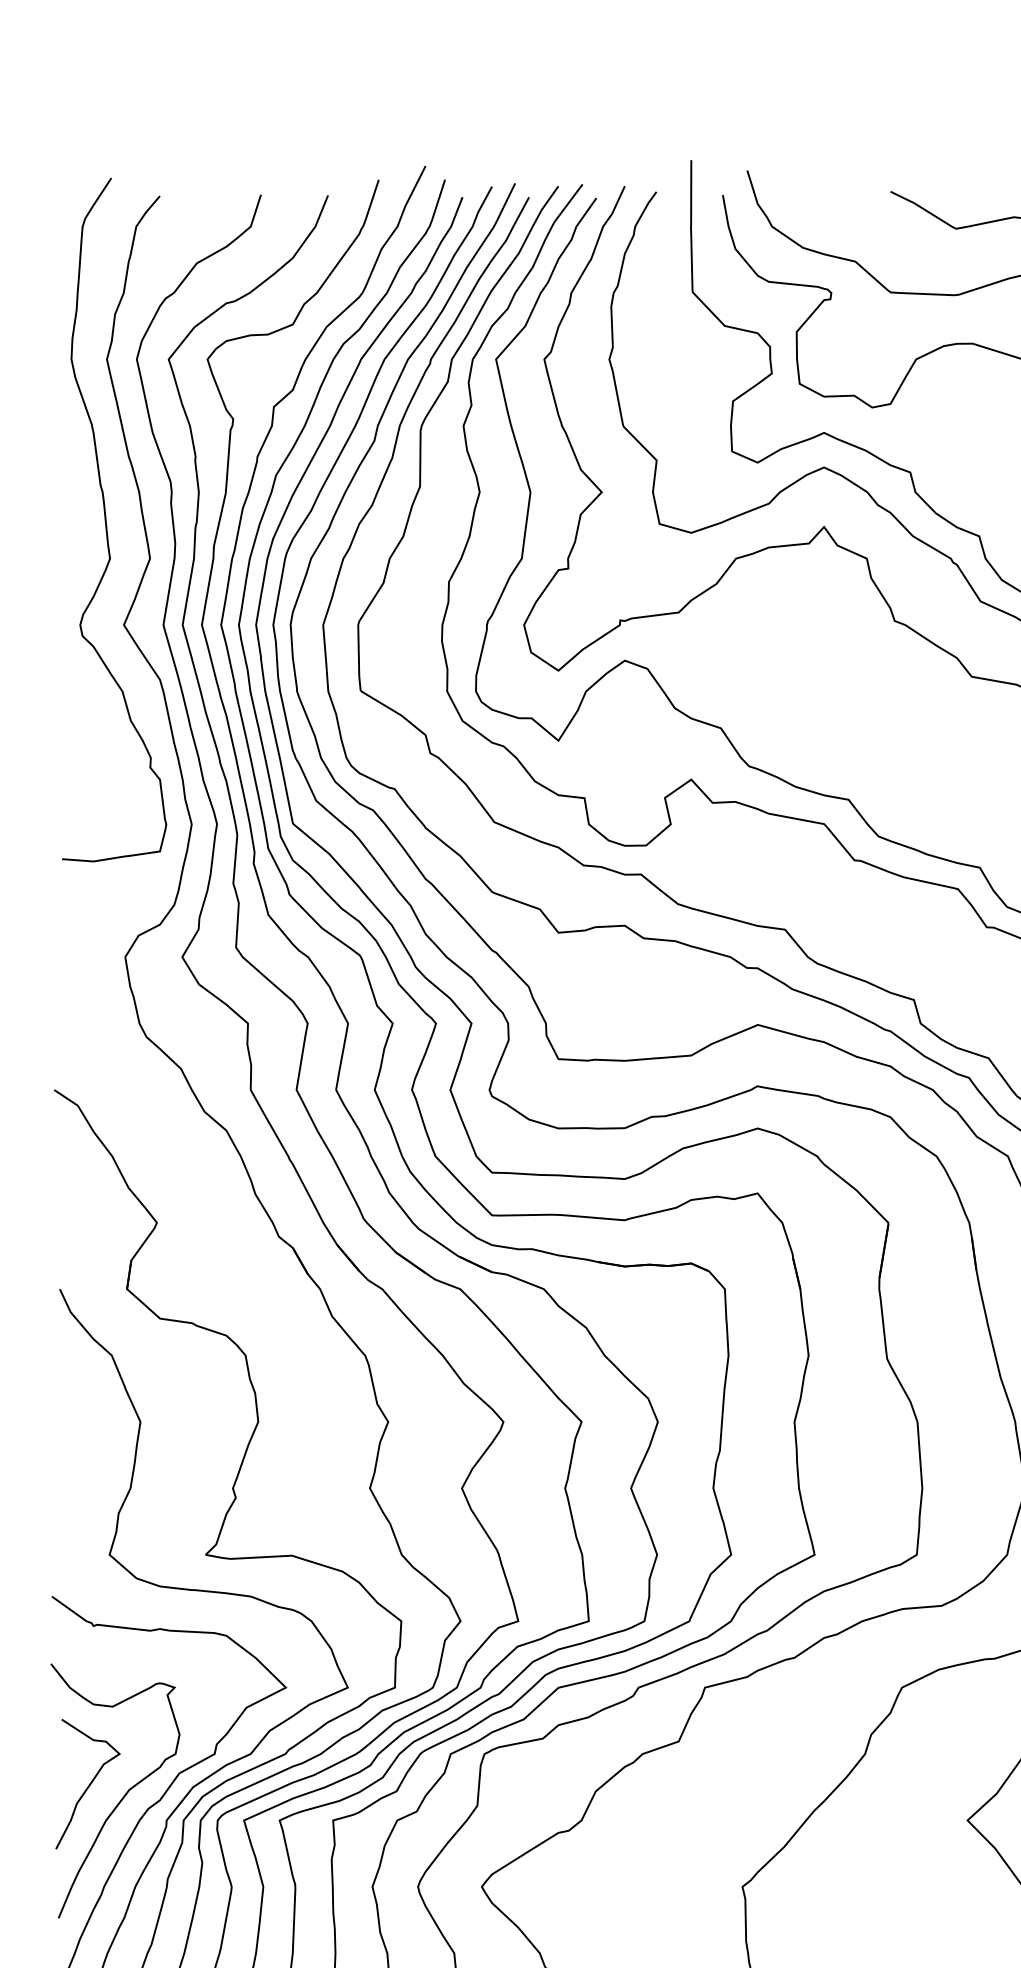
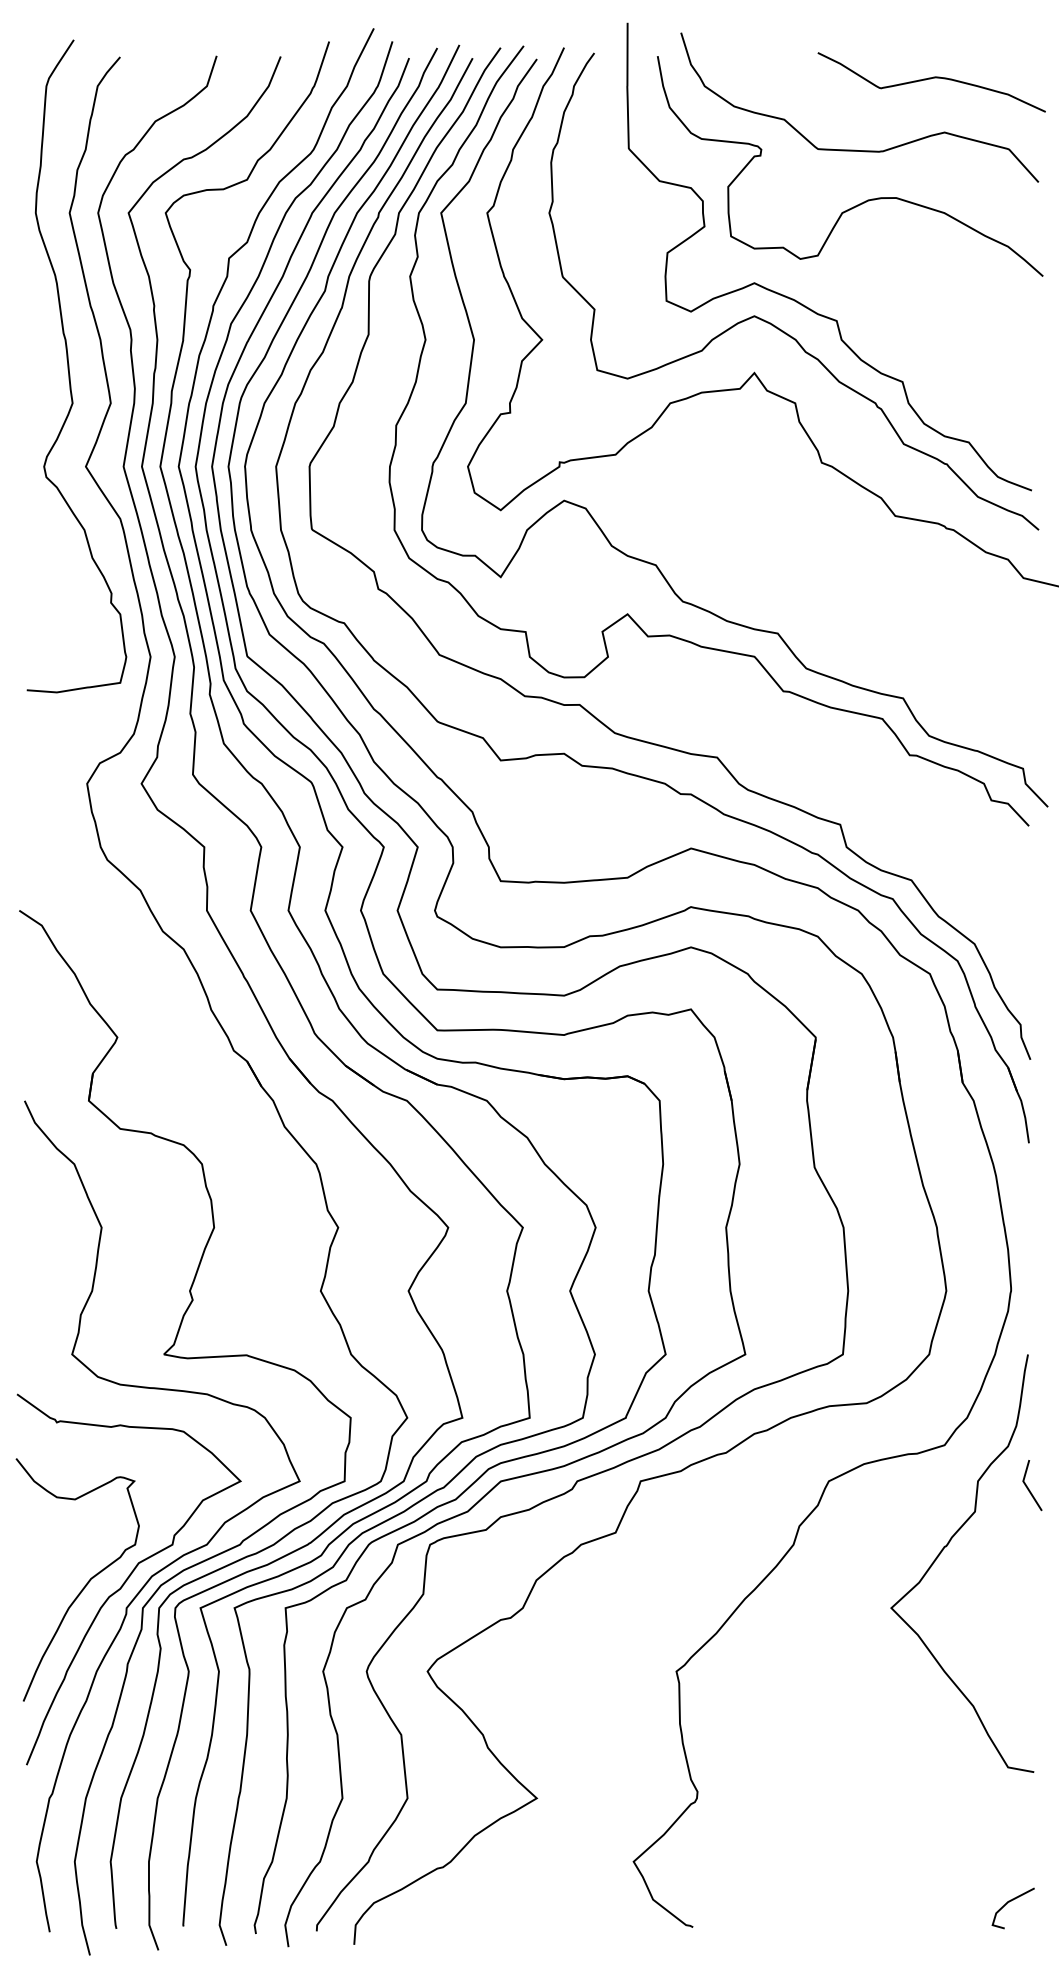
curve: (88, 1784) -> (52, 1573), removed

